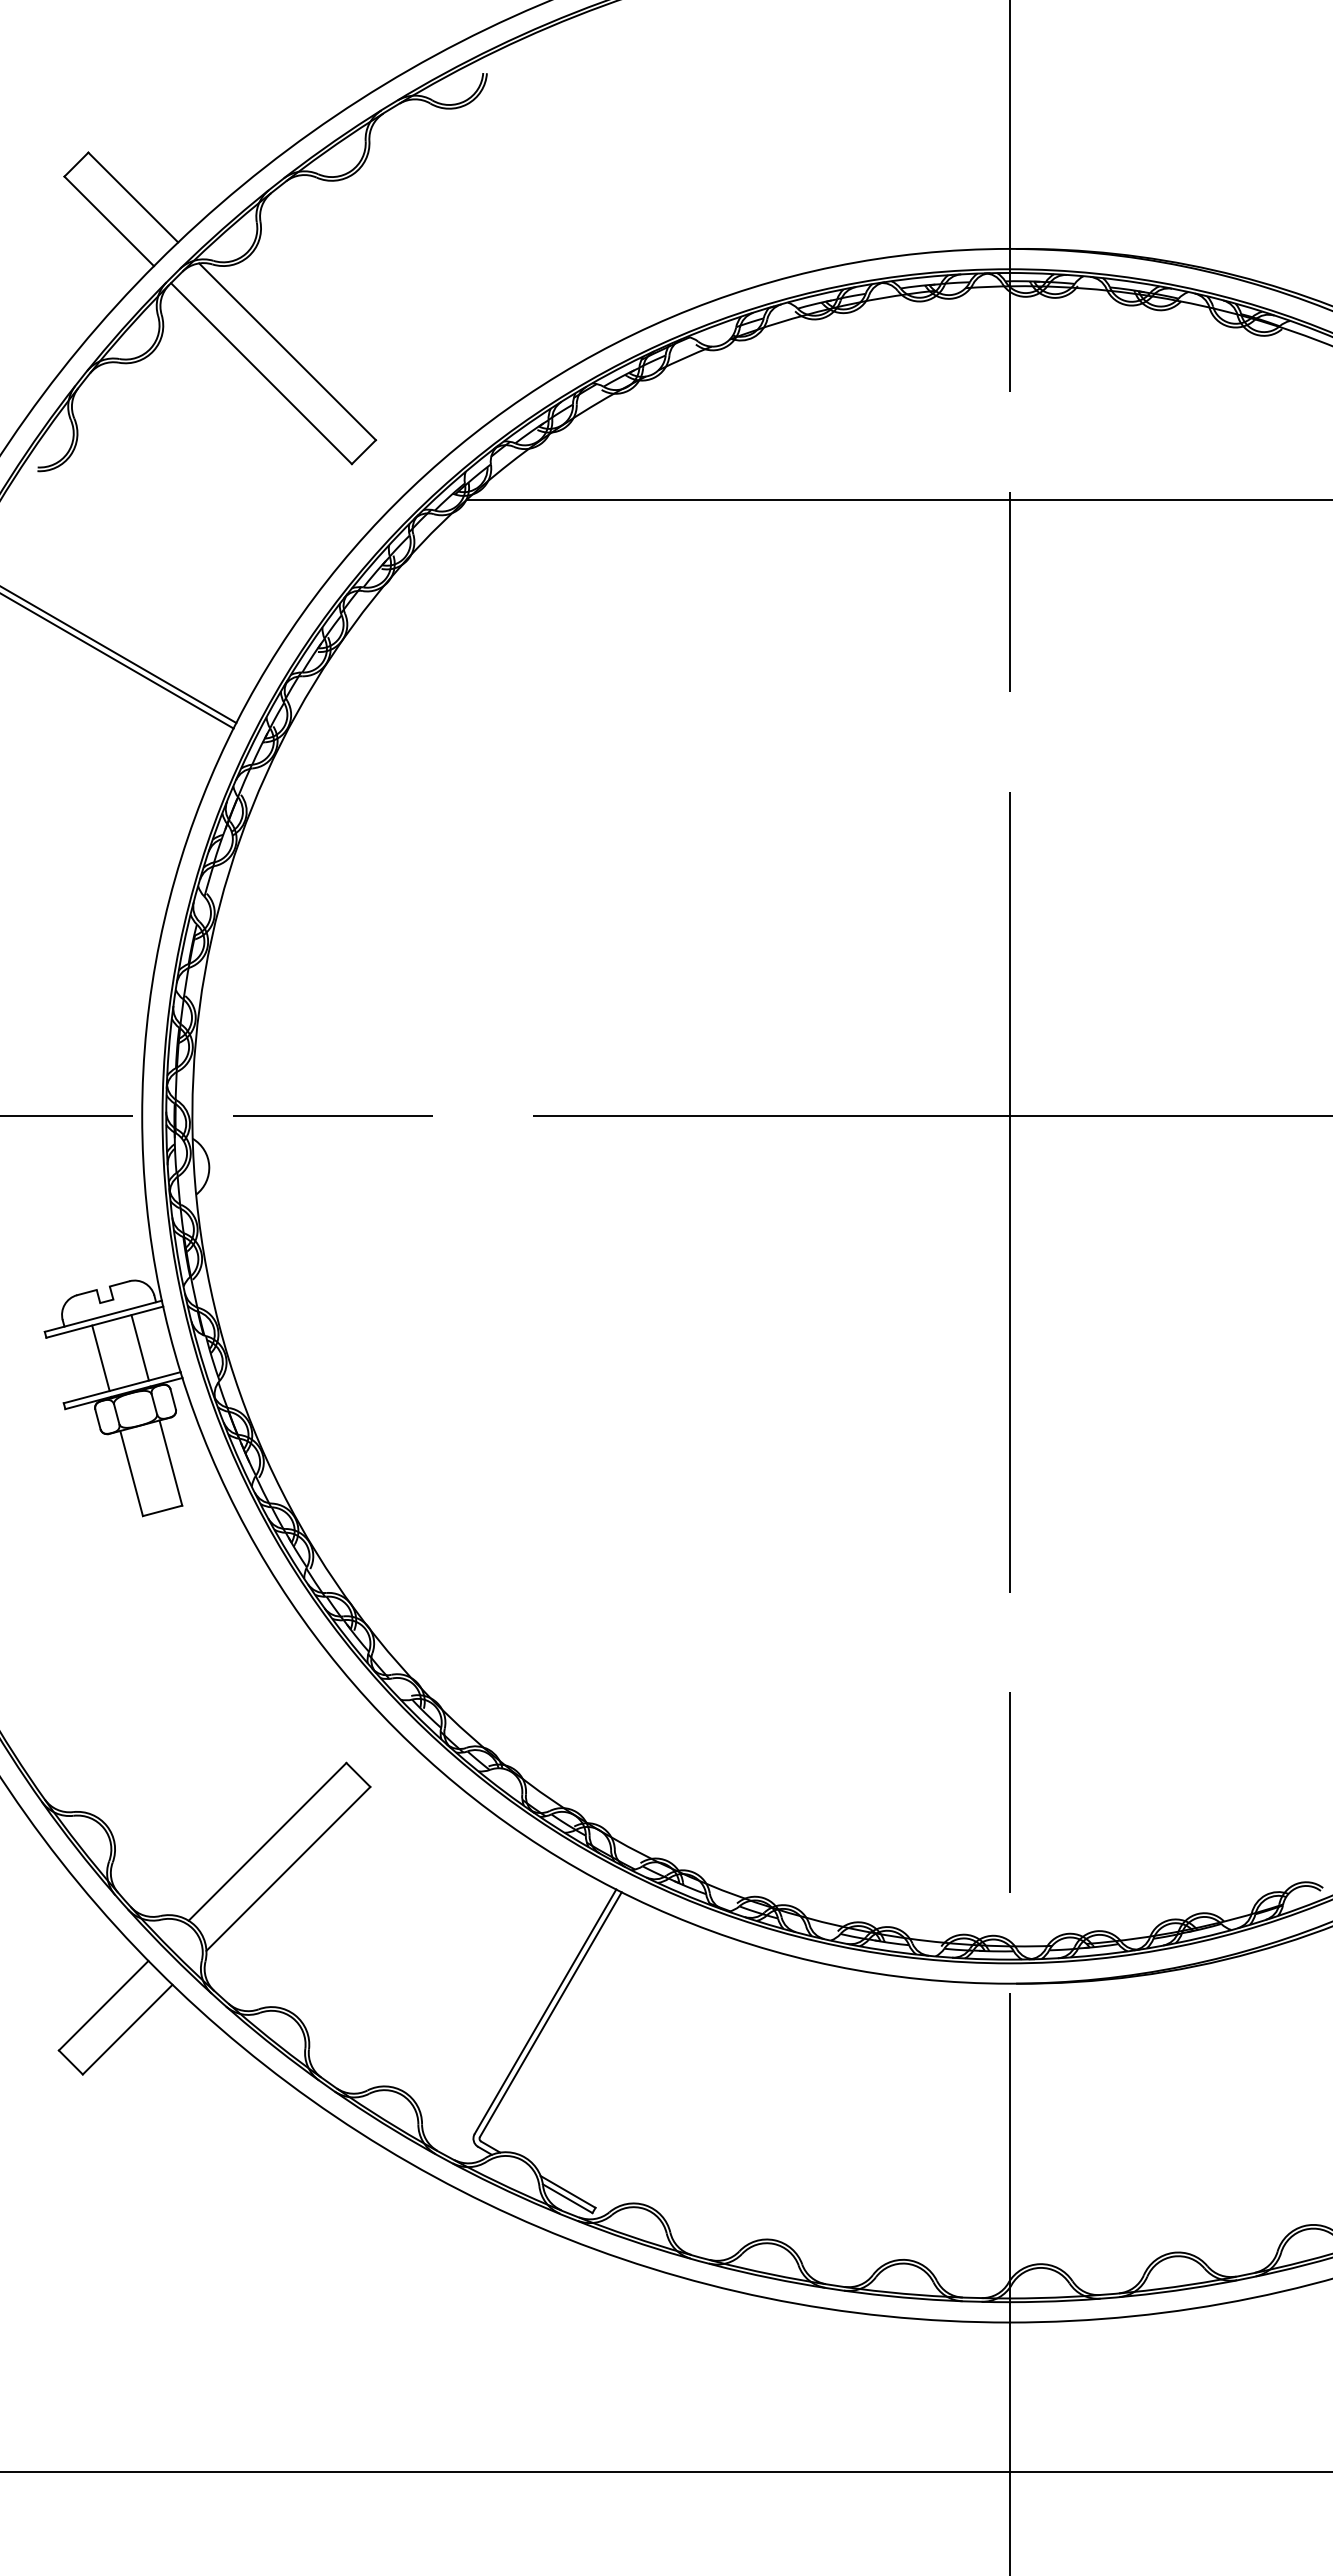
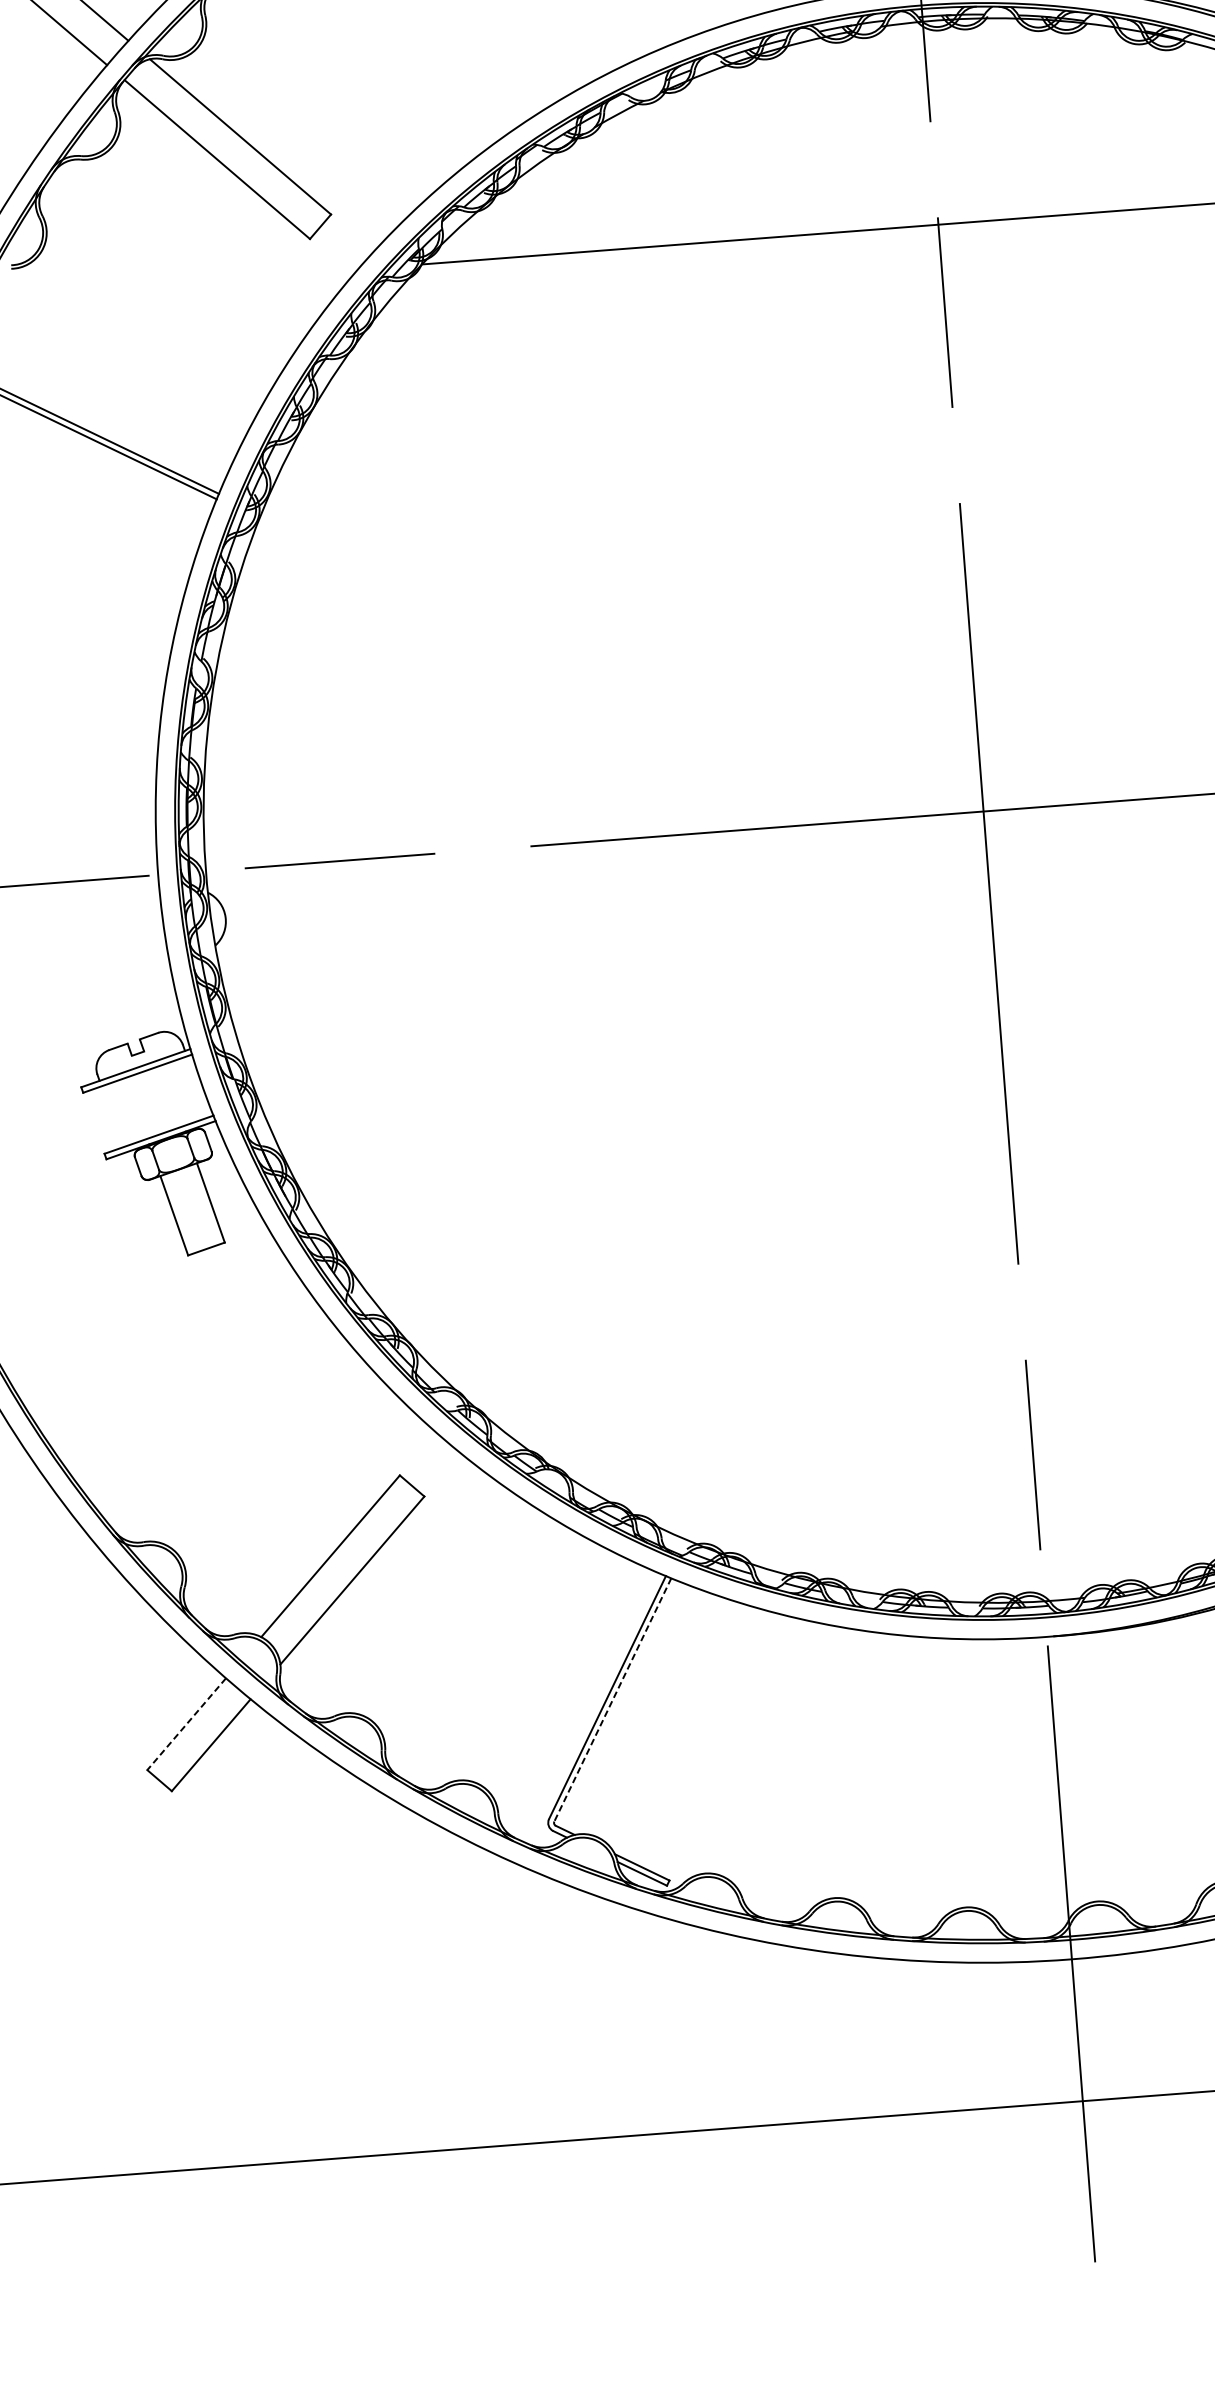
line: (139, 1347) -> (172, 1095), removed
line: (100, 1358) -> (136, 1108), removed
line: (103, 2006) -> (186, 1724), solid -> dashed
line: (550, 2015) -> (612, 1700), solid -> dashed

